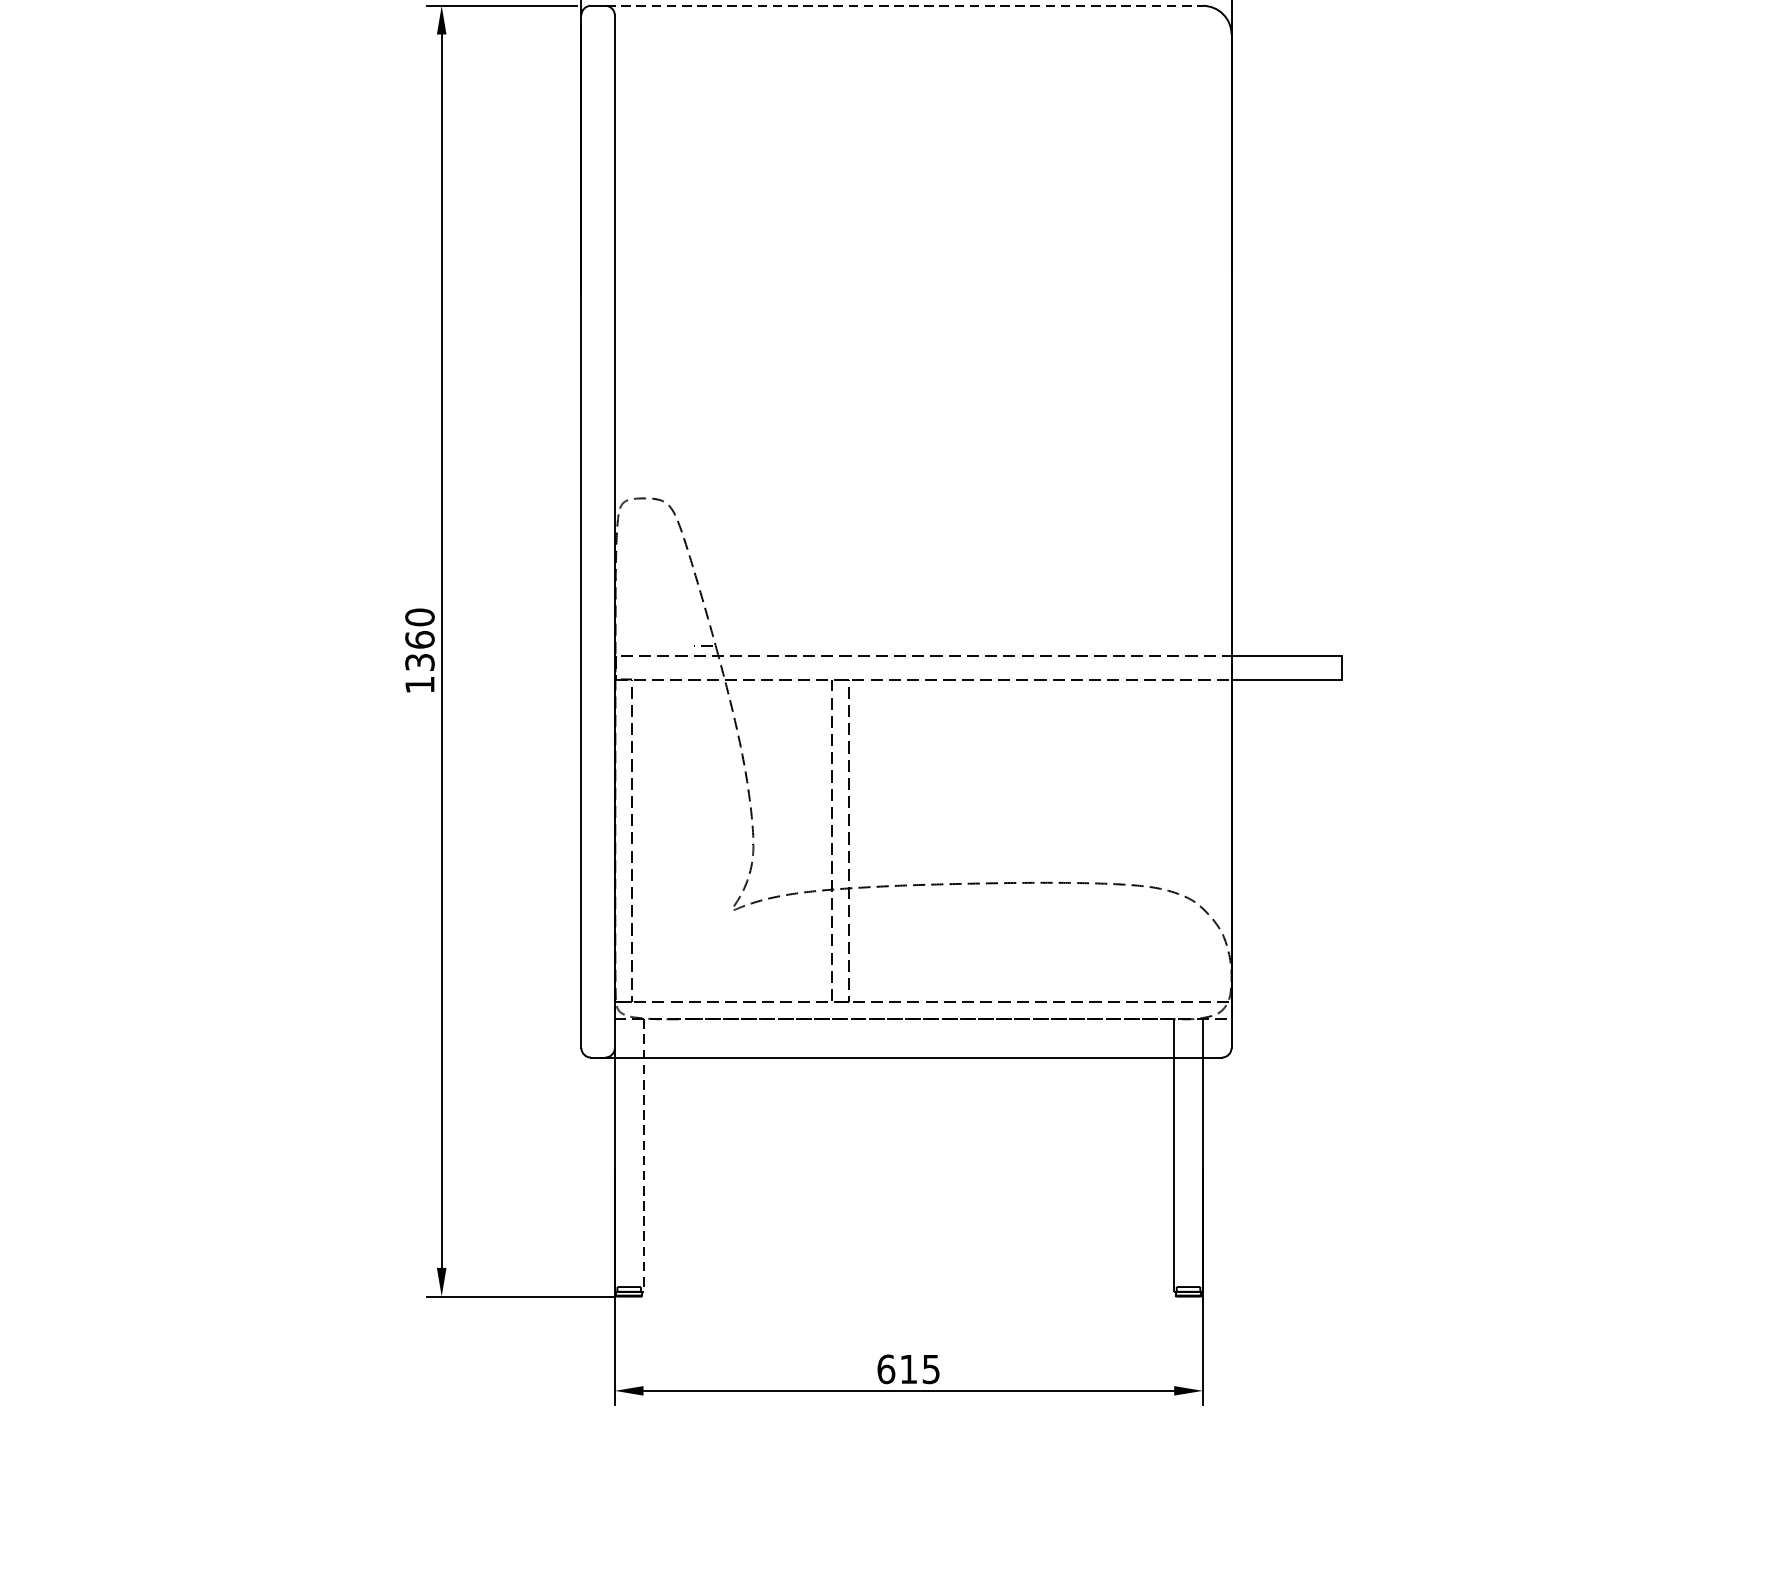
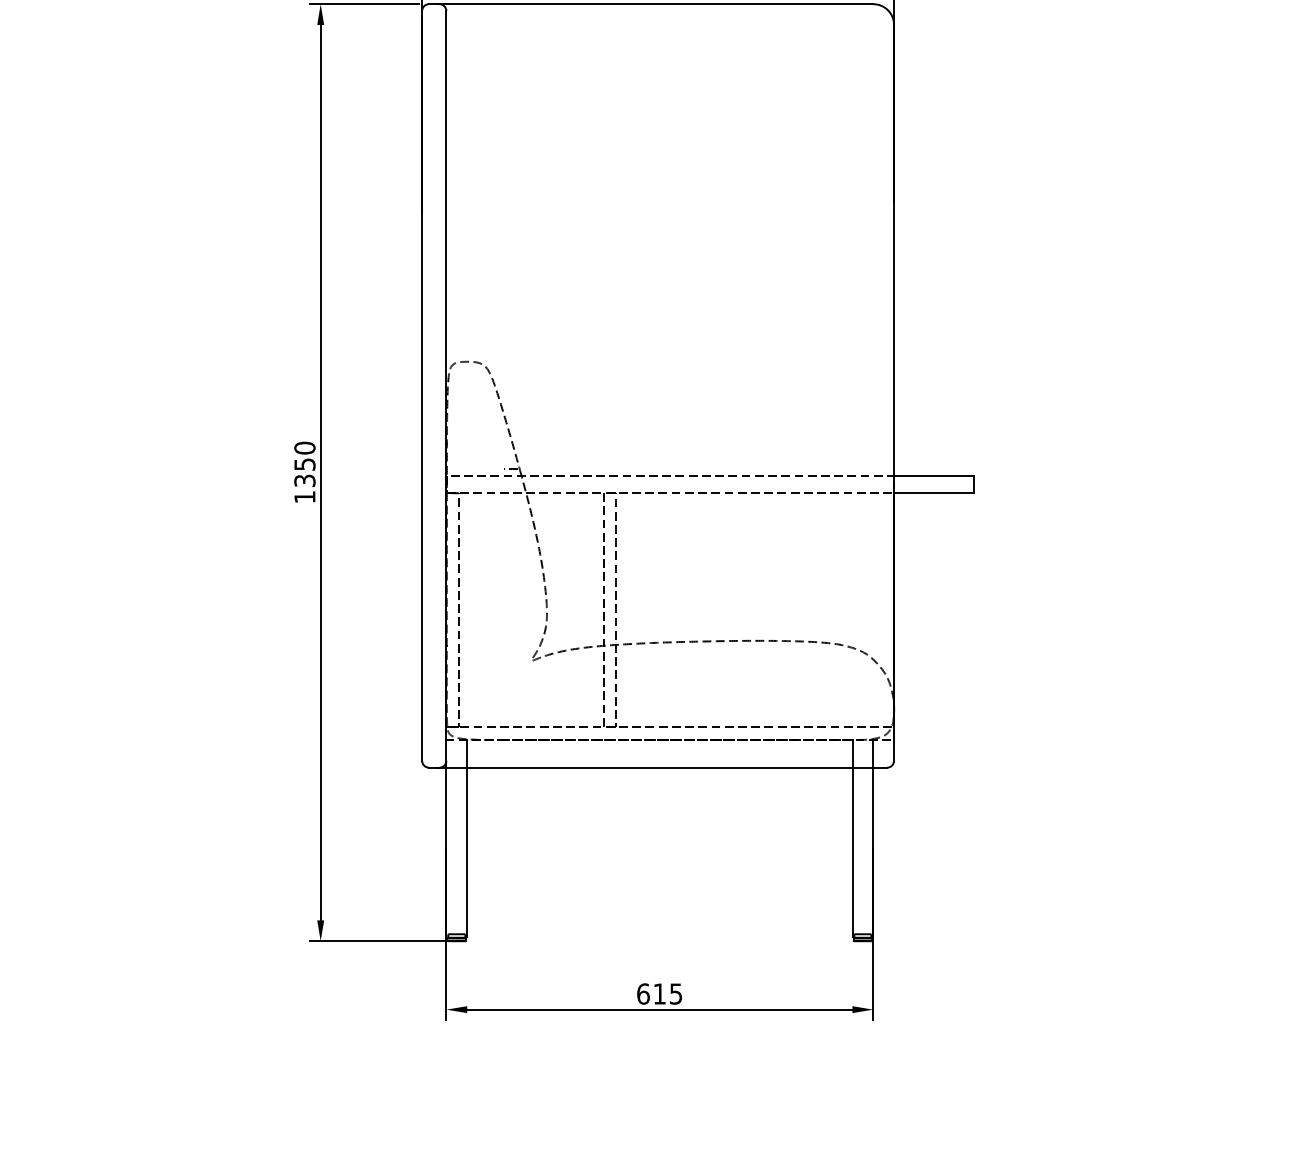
line: (897, 6) -> (651, 4), dashed -> solid
text: (419, 639) -> (304, 464), 1360 -> 1350
line: (643, 1155) -> (467, 838), dashed -> solid

